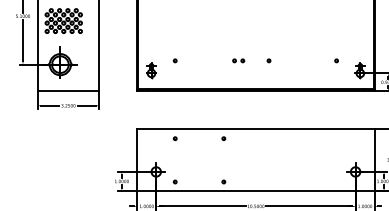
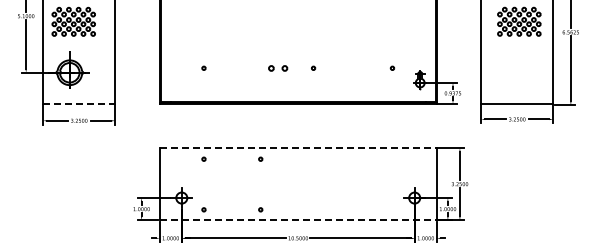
part: (238, 60) -> (277, 67), size x1.4
part: (150, 71) -> (175, 80), removed
line: (68, 90) -> (79, 103), solid -> dashed
line: (256, 129) -> (298, 148), solid -> dashed
line: (256, 191) -> (298, 220), solid -> dashed

